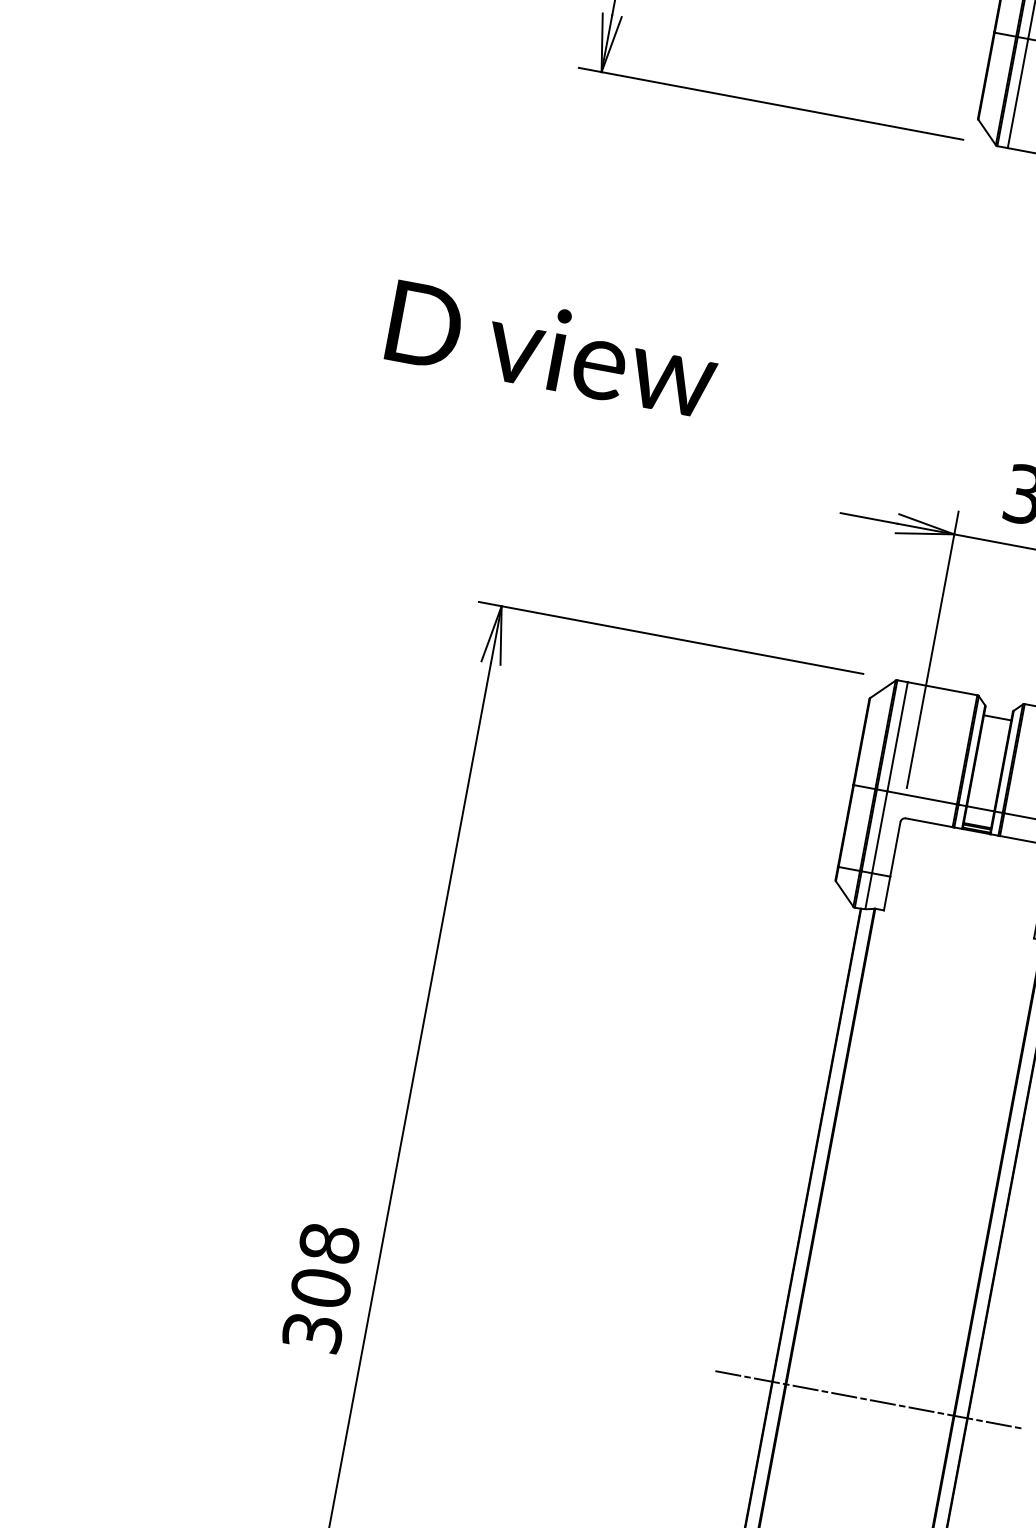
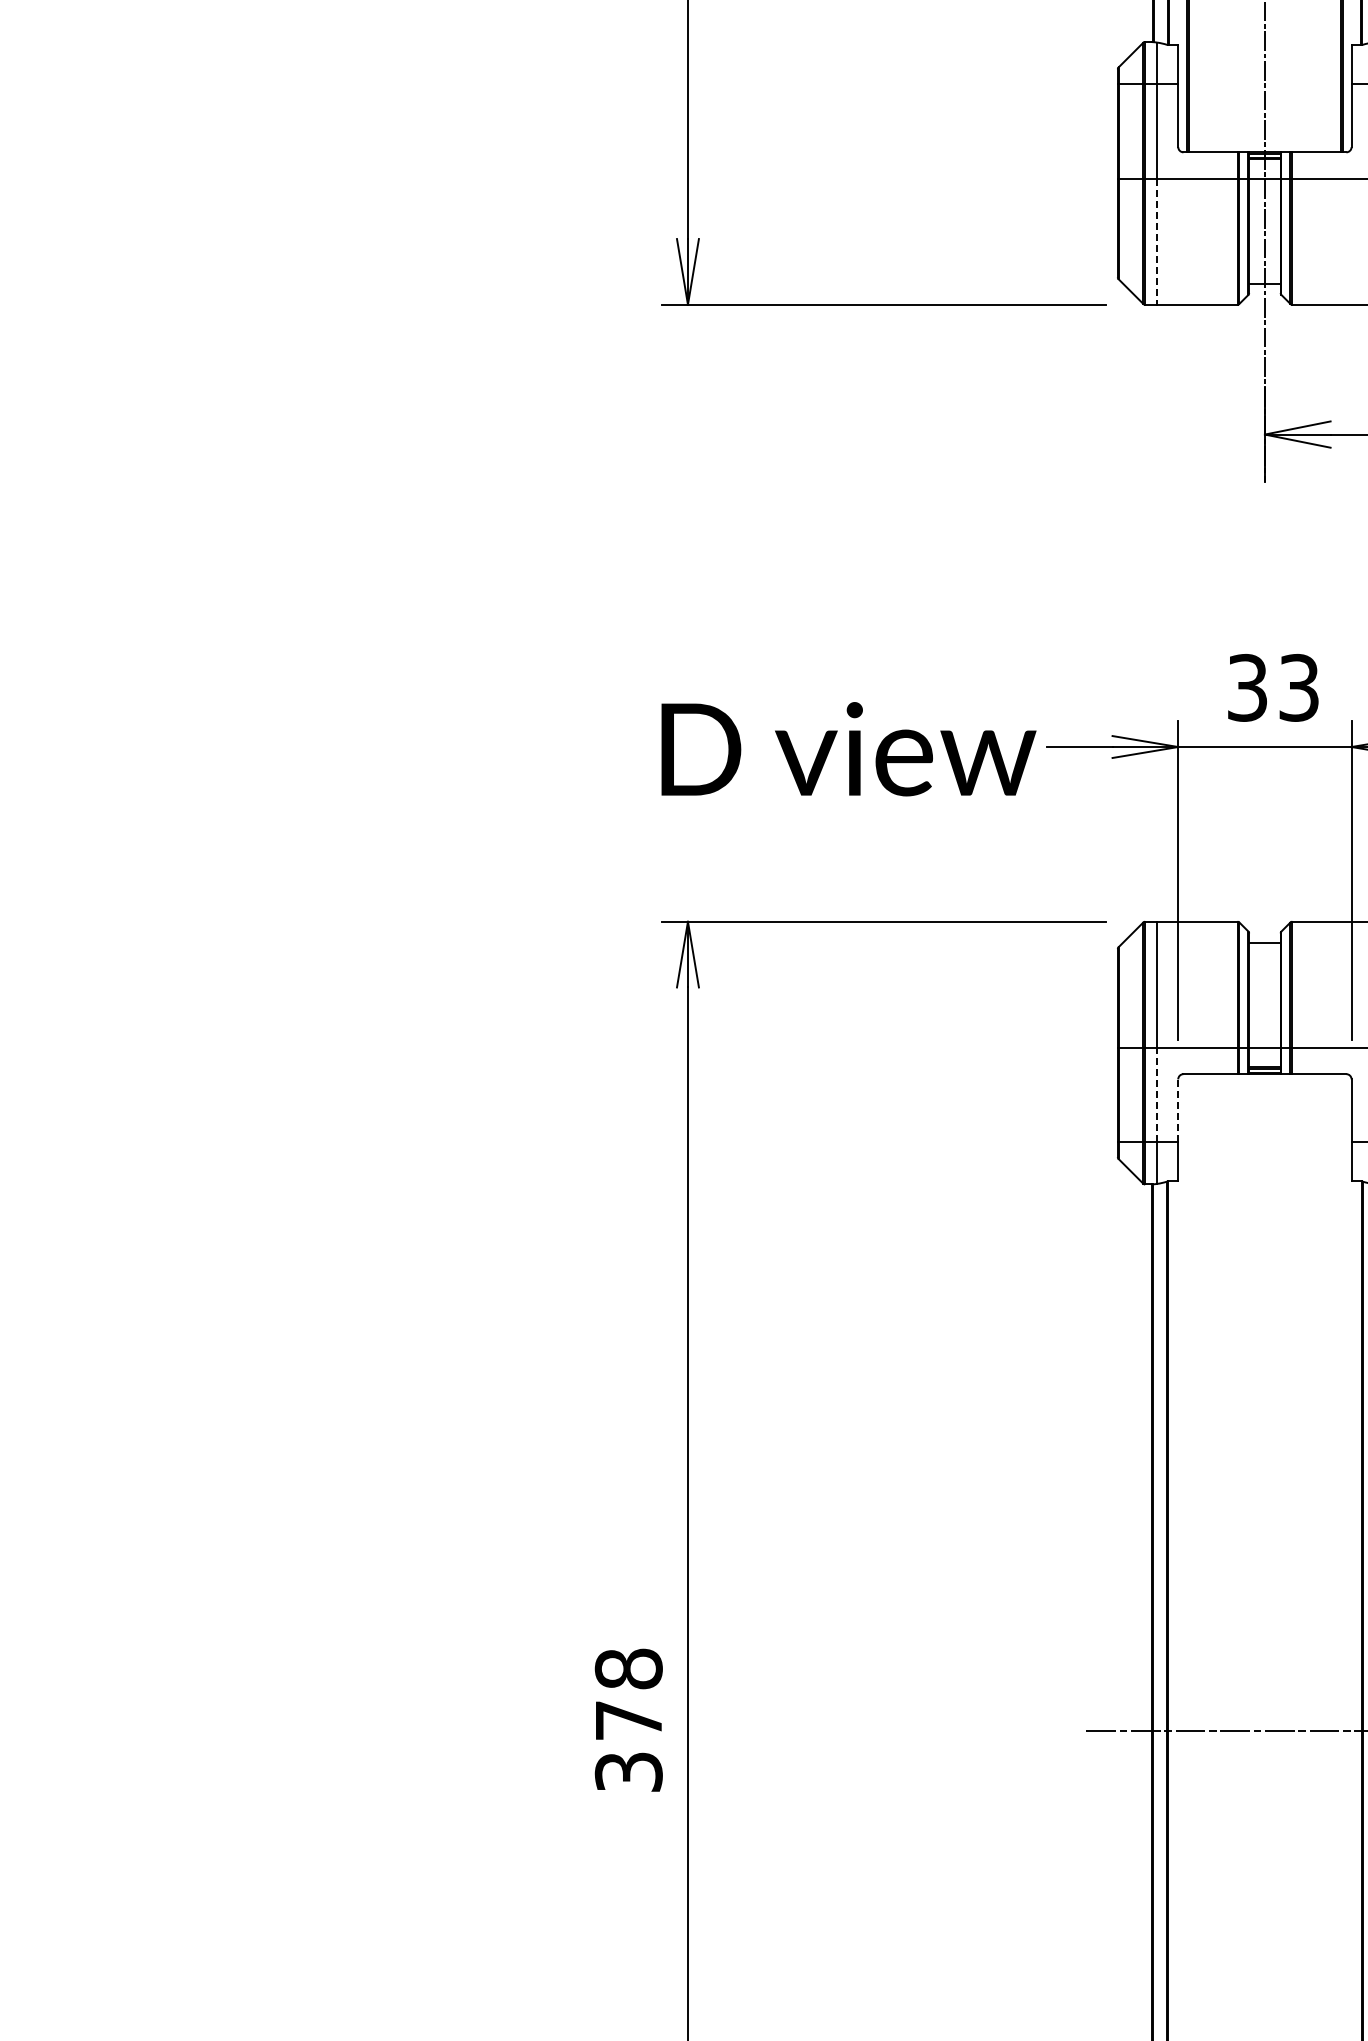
line: (1018, 94) -> (1157, 242), solid -> dashed
text: (552, 349) -> (848, 749), moved
line: (880, 831) -> (1157, 1094), solid -> dashed
line: (895, 849) -> (1178, 1110), solid -> dashed
text: (320, 1287) -> (628, 1720), 308 -> 378

